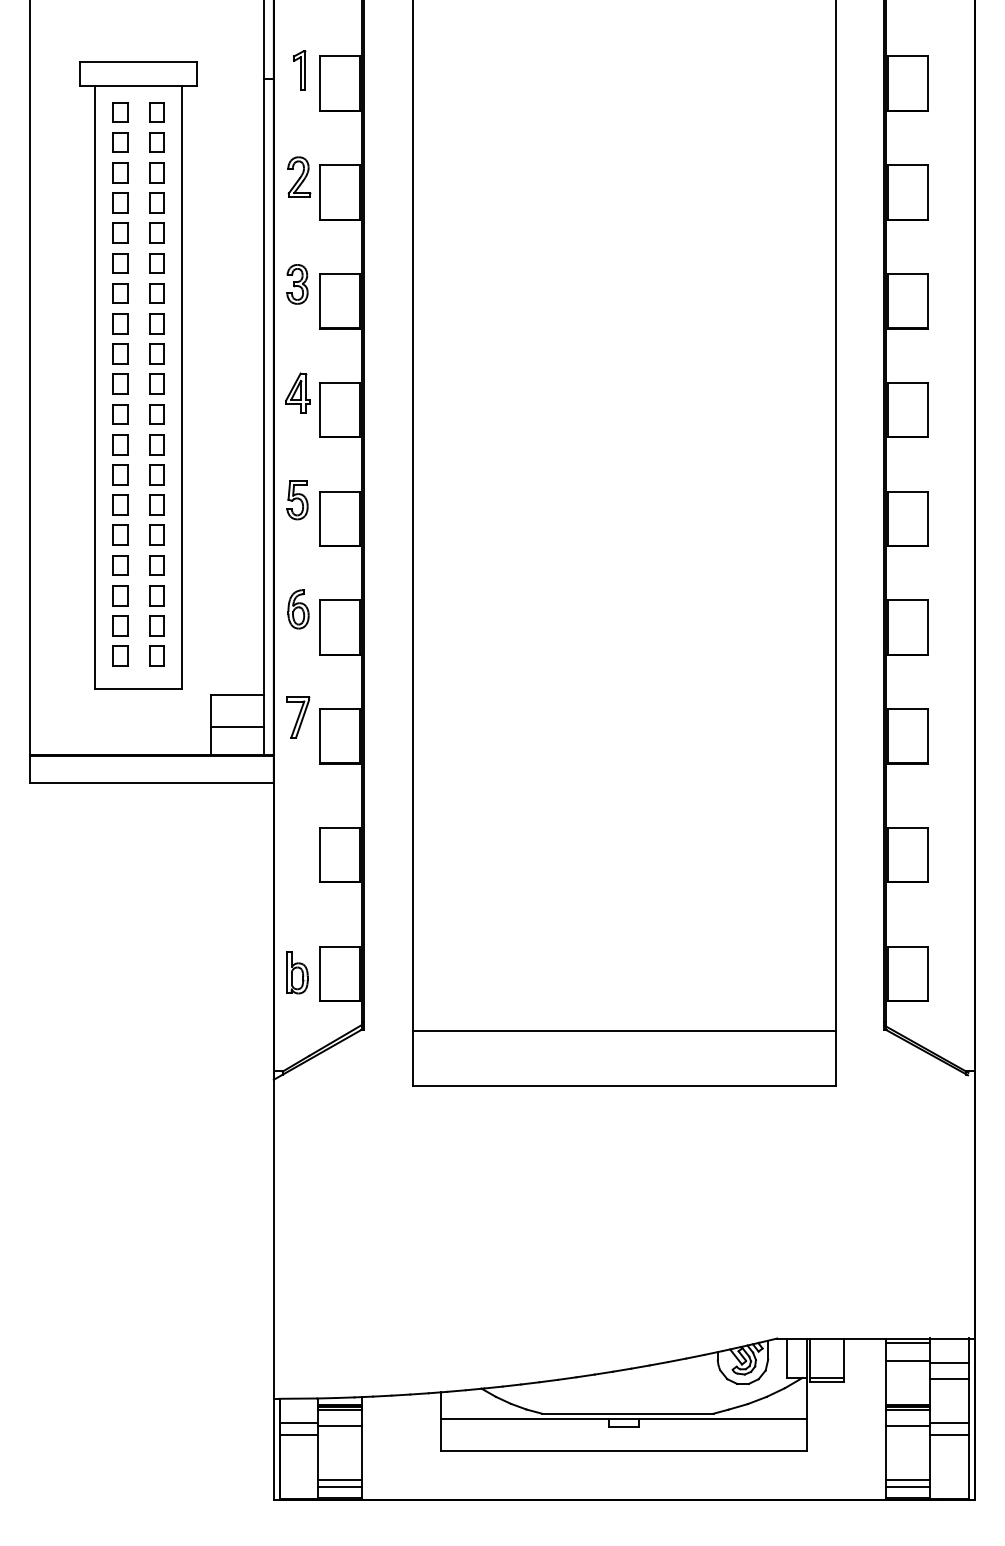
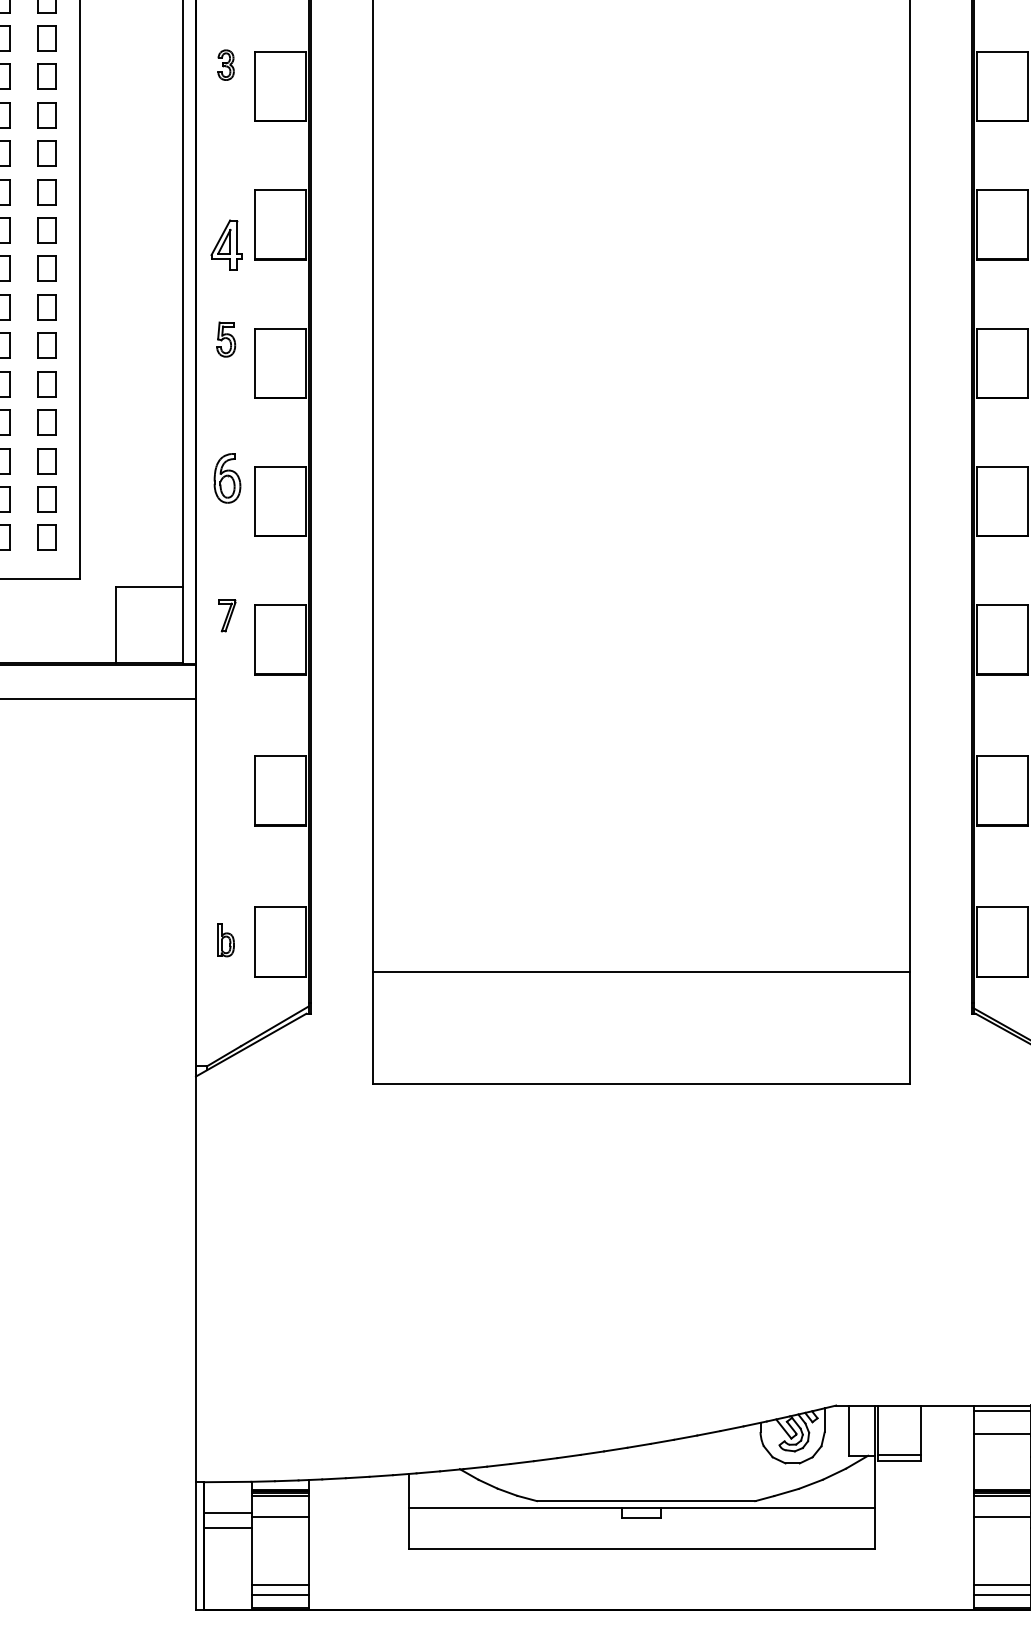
part: (297, 284) -> (226, 65), size x0.6
part: (297, 392) -> (226, 244), moved
part: (297, 500) -> (226, 339), size x0.7
part: (298, 717) -> (227, 615), size x0.6
line: (236, 726) -> (148, 627), removed
part: (297, 972) -> (226, 940), size x0.6
line: (623, 1030) -> (640, 971), moved

